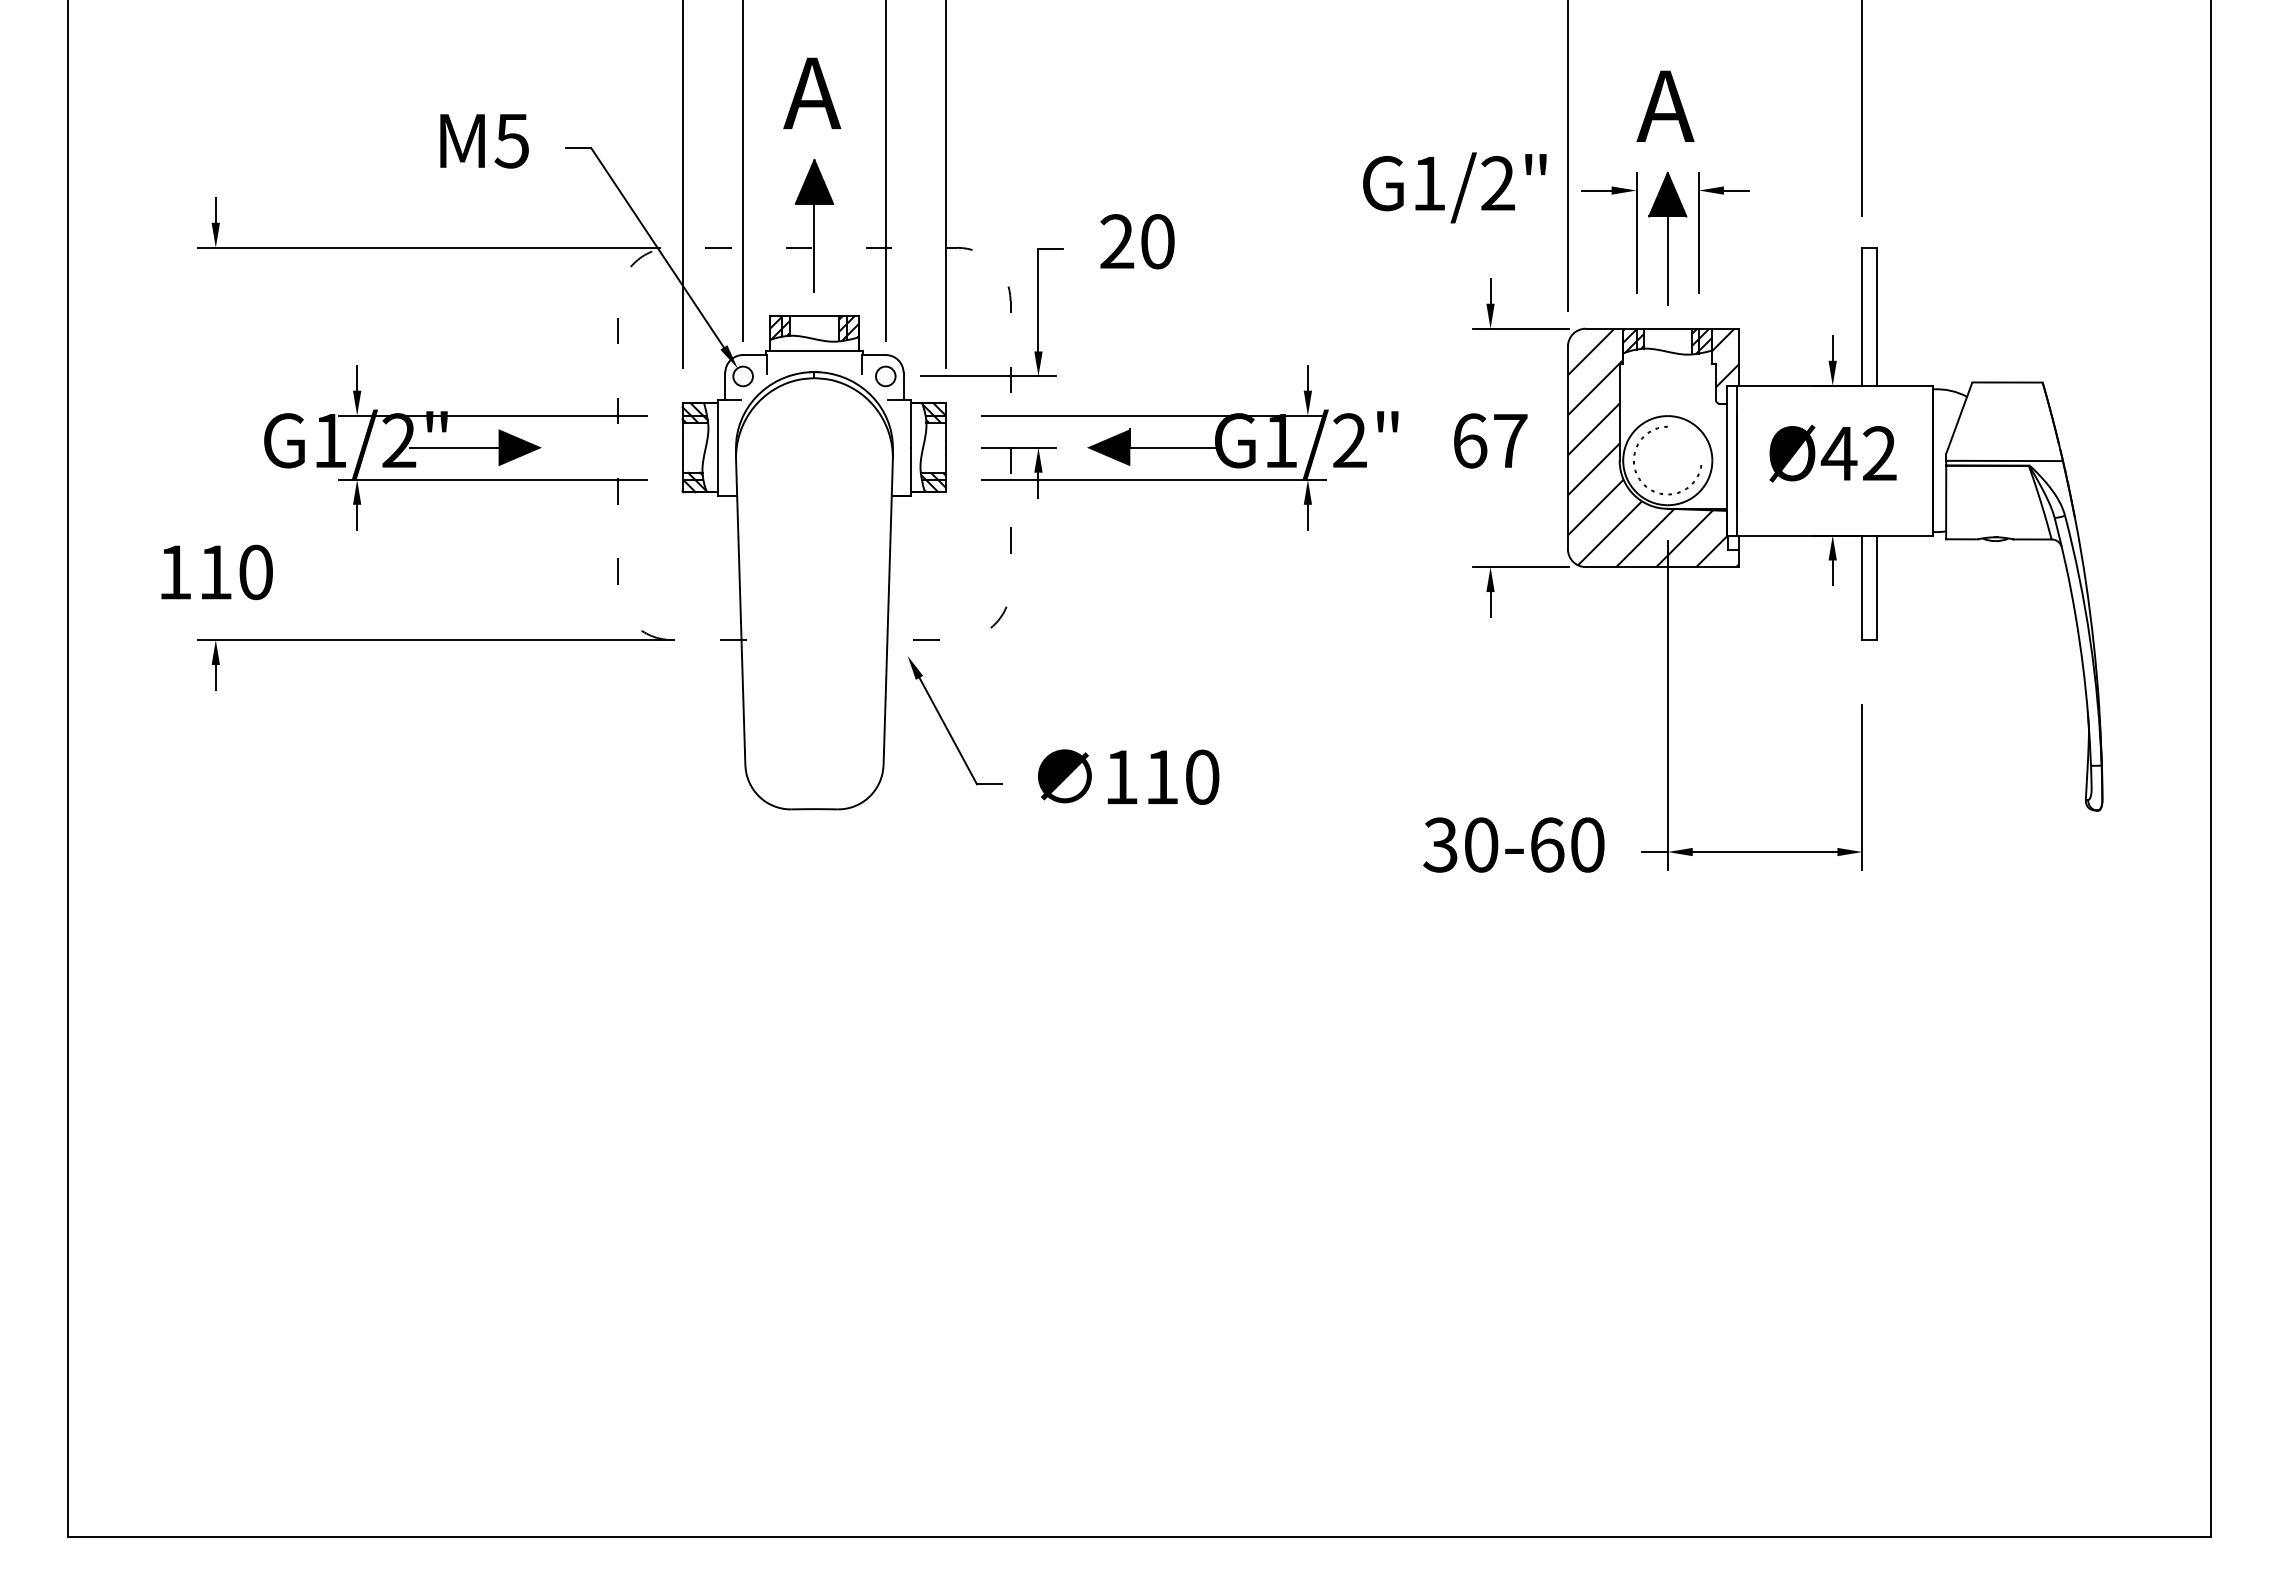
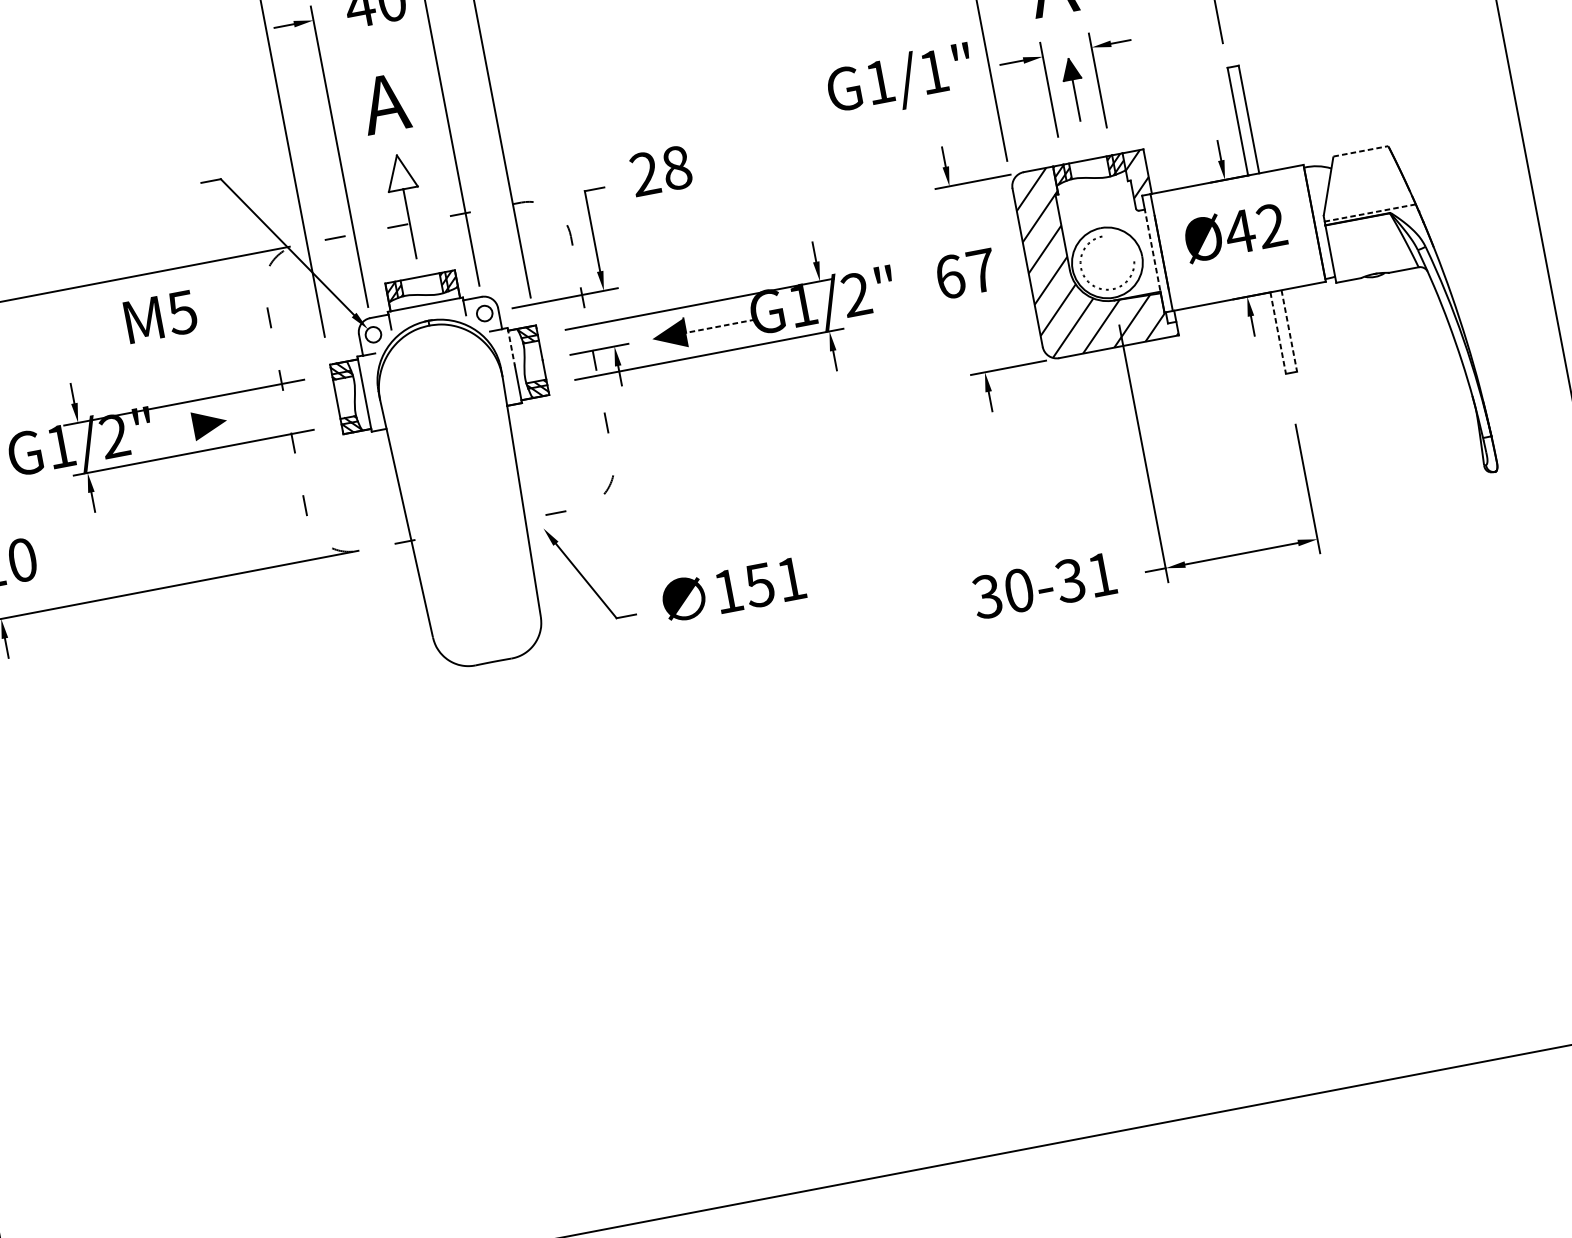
text: (484, 141) -> (160, 317), moved
fill: (814, 181) -> (400, 172), removed
text: (1497, 183) -> (933, 72), G1/2" -> G1/1"
part: (1667, 238) -> (1074, 89), size x0.6
text: (1157, 241) -> (676, 167), 20 -> 28
line: (2008, 382) -> (1361, 151), solid -> dashed
line: (910, 424) -> (511, 347), solid -> dashed
line: (454, 447) -> (158, 433), removed
line: (1174, 447) -> (720, 326), solid -> dashed
line: (1726, 455) -> (1152, 250), solid -> dashed
line: (2004, 460) -> (1370, 212), solid -> dashed
line: (1862, 588) -> (1278, 333), solid -> dashed
line: (1876, 588) -> (1289, 331), solid -> dashed
text: (1181, 776) -> (775, 581), 110 -> 151
text: (1566, 844) -> (1085, 577), 30-60 -> 30-31

